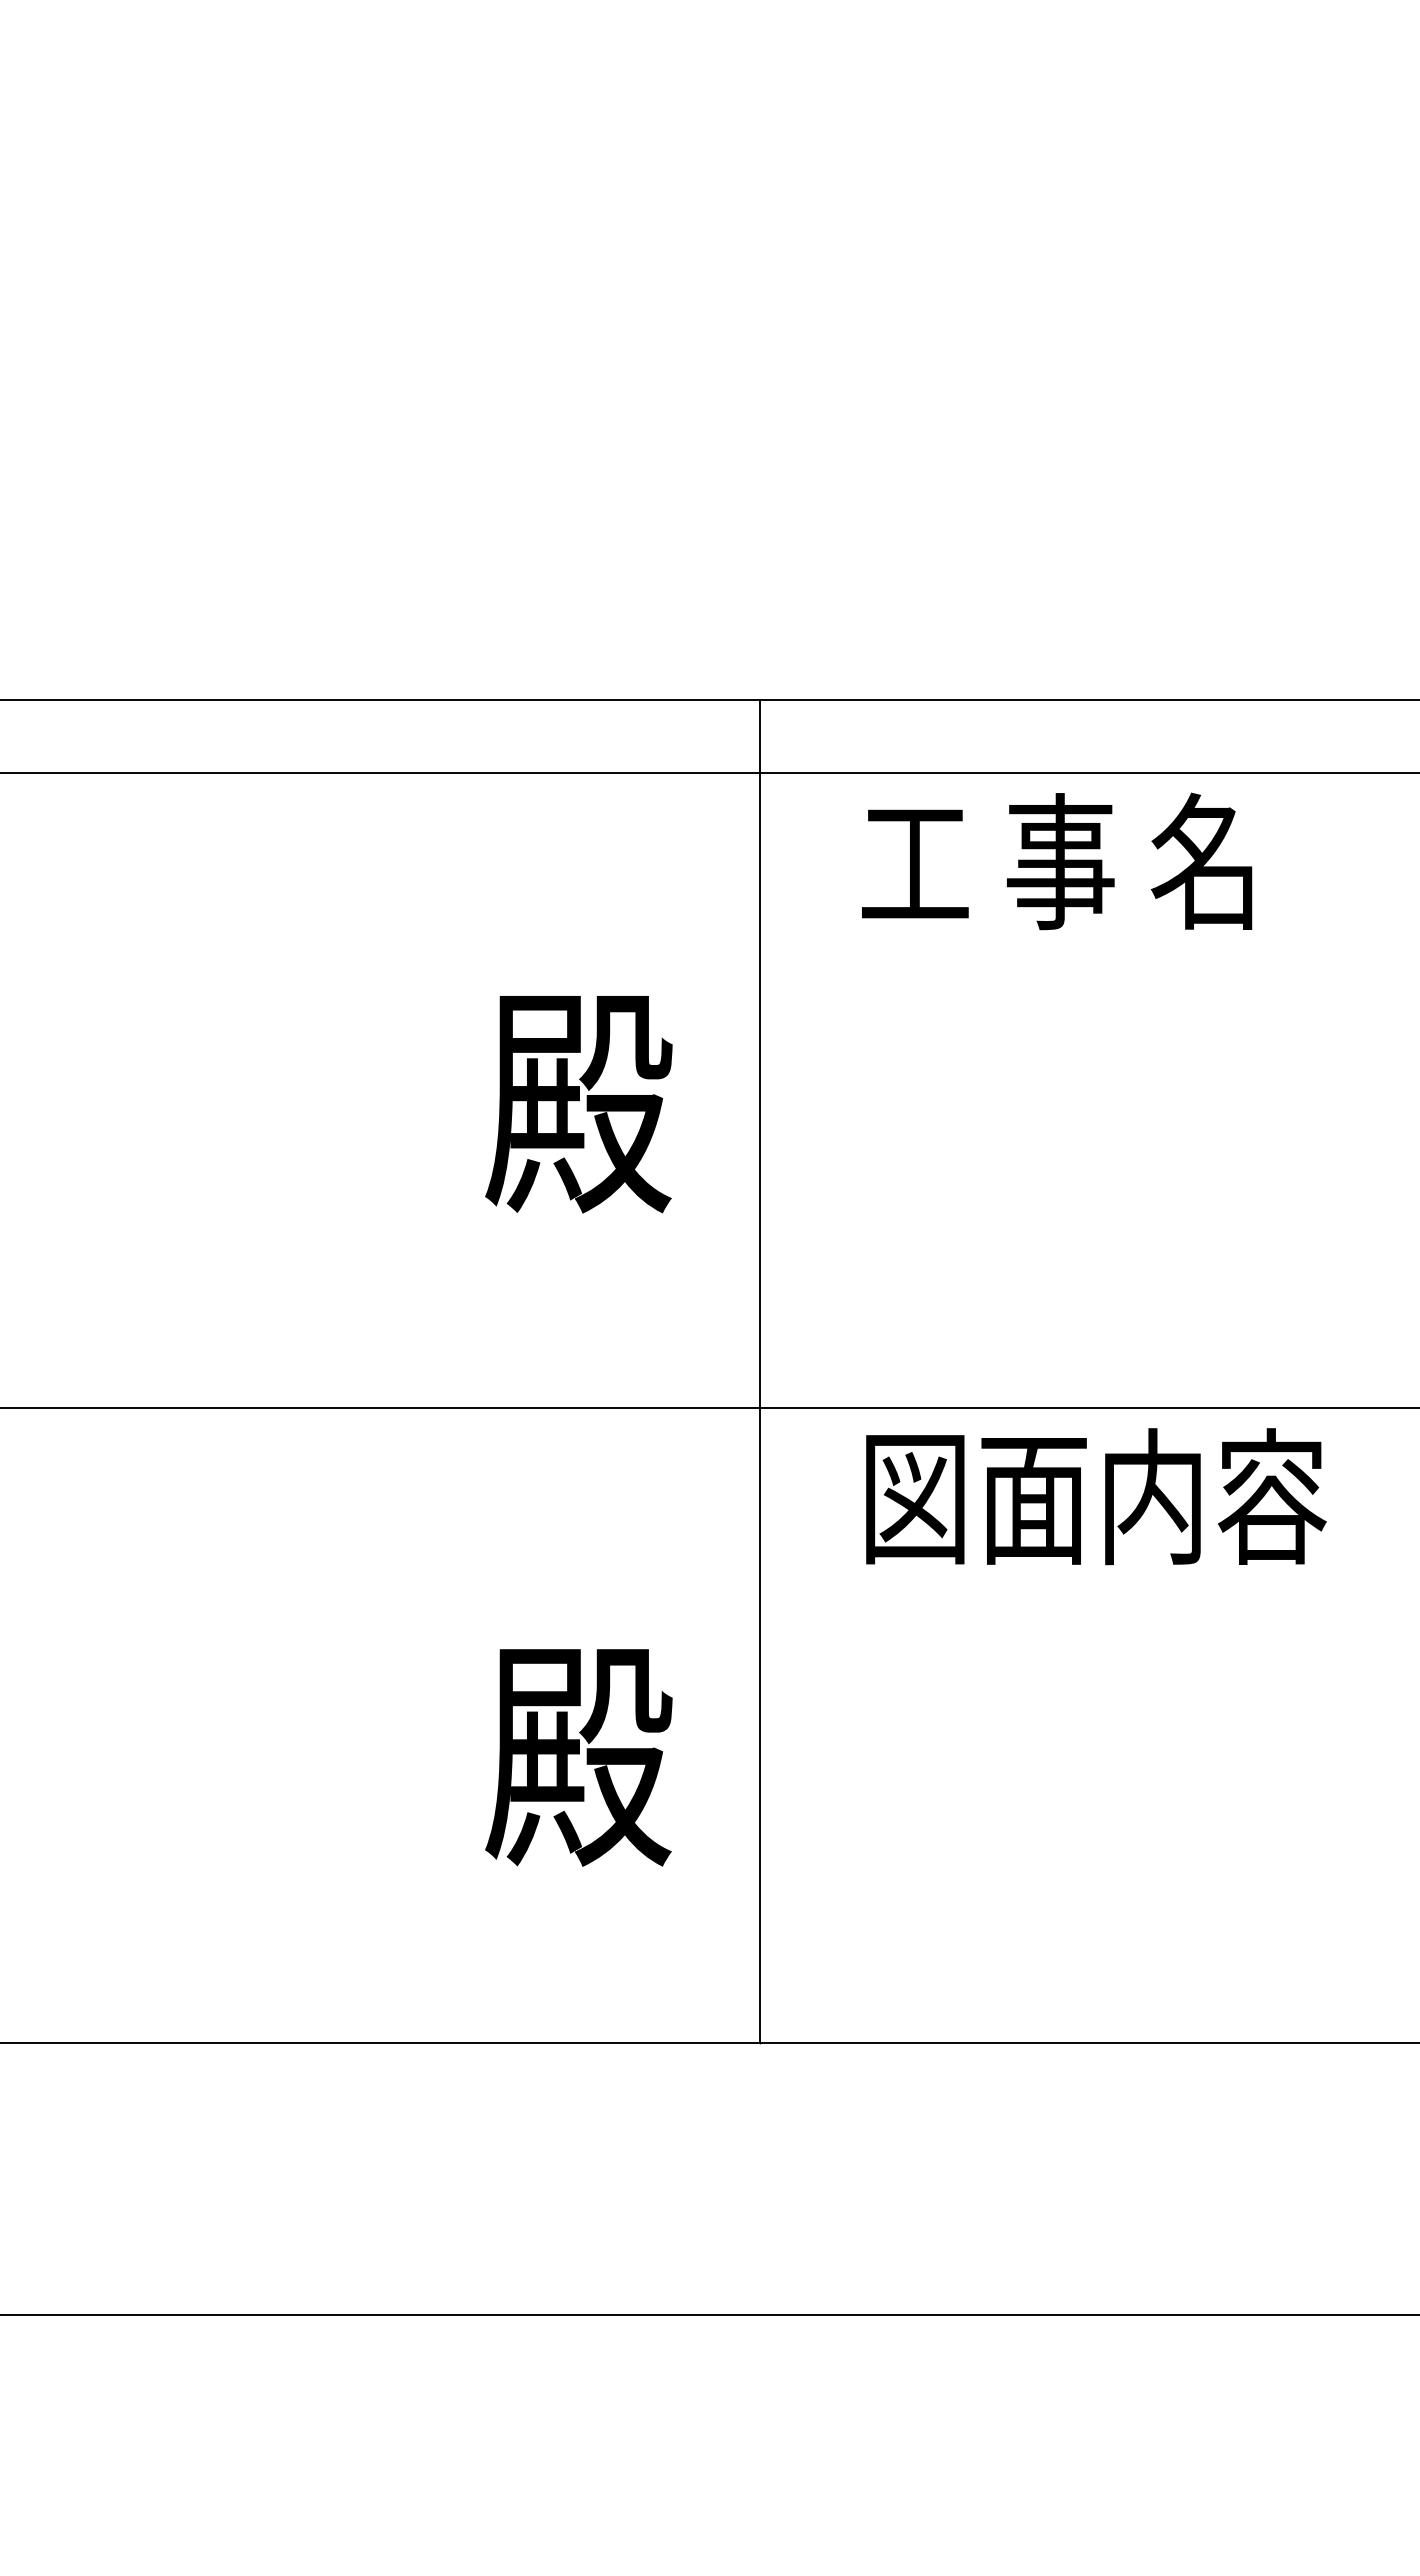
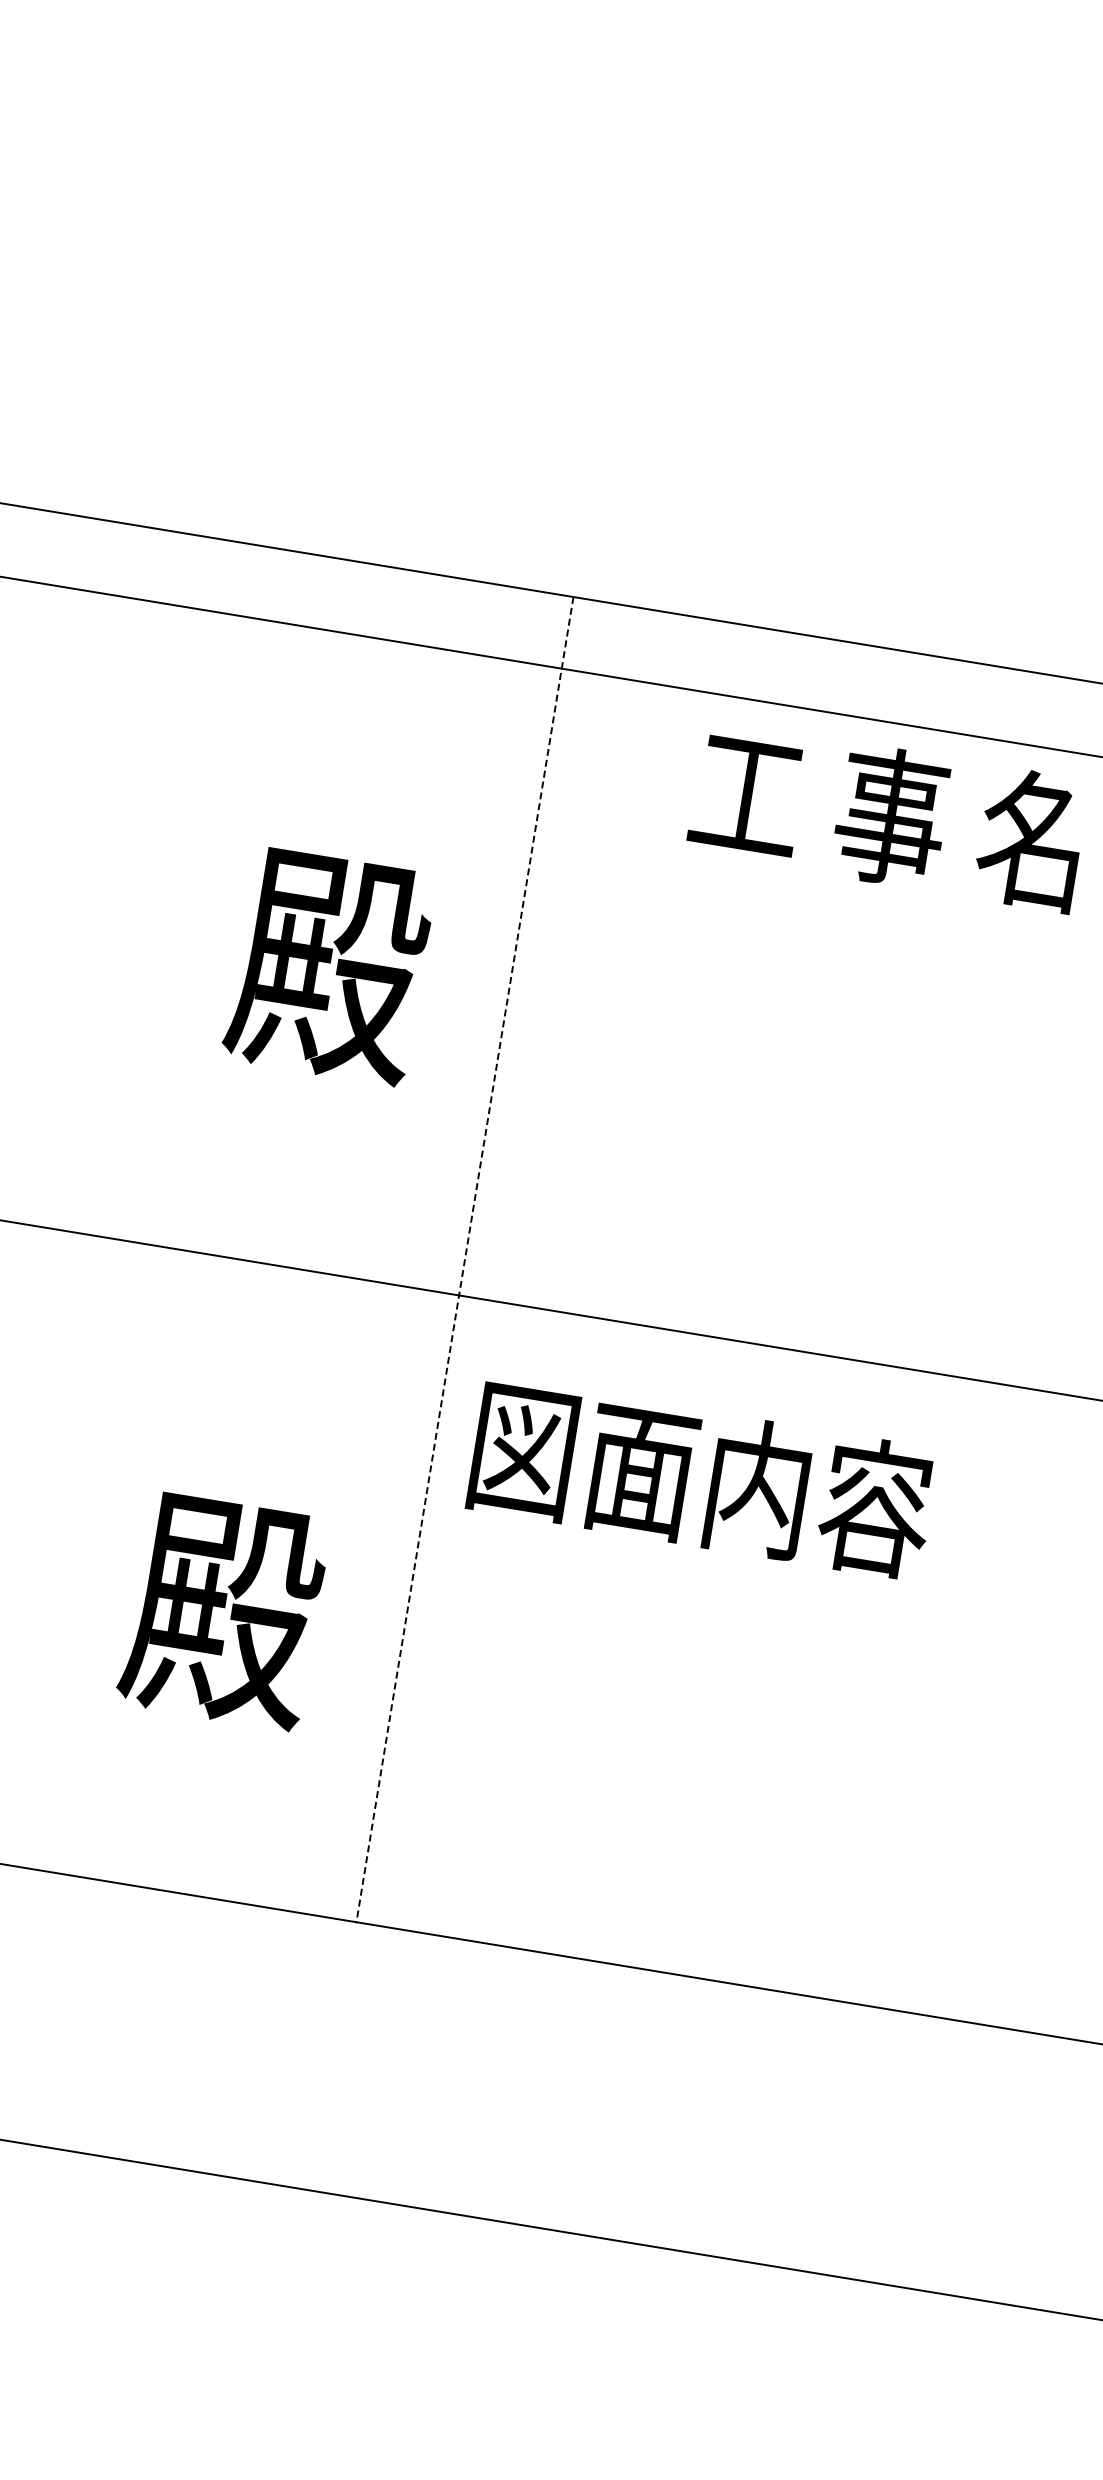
text: (1057, 861) -> (888, 816), moved
line: (760, 1372) -> (465, 1260), solid -> dashed
text: (1096, 1496) -> (702, 1478), moved

